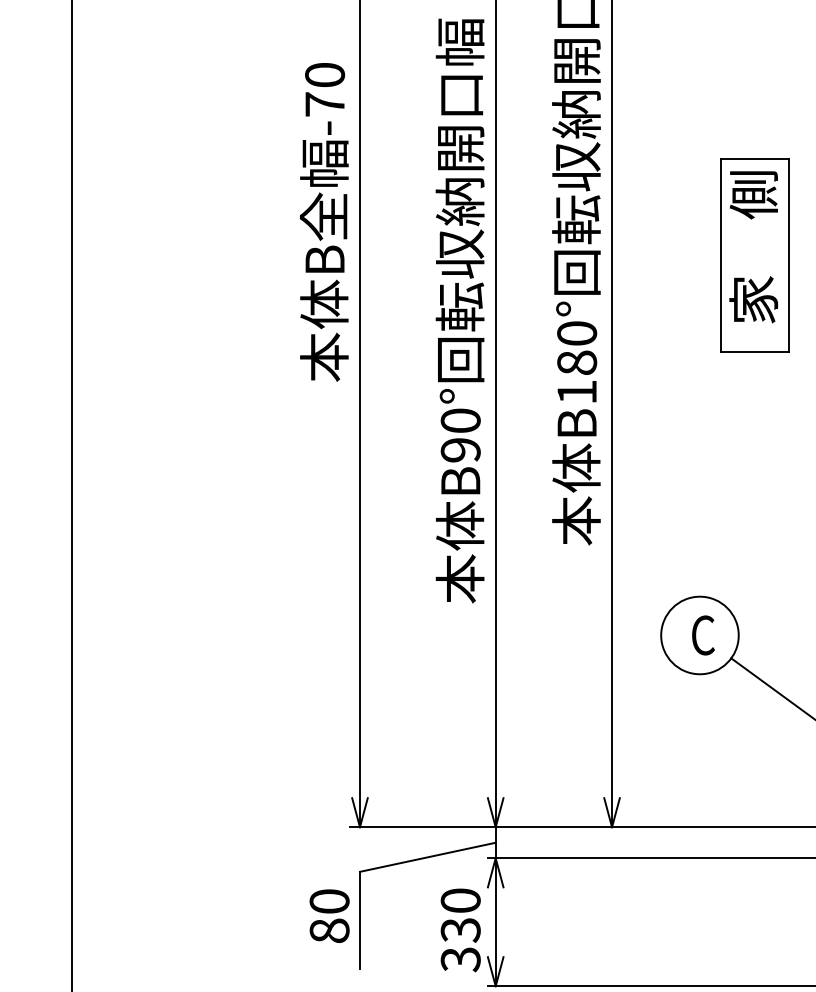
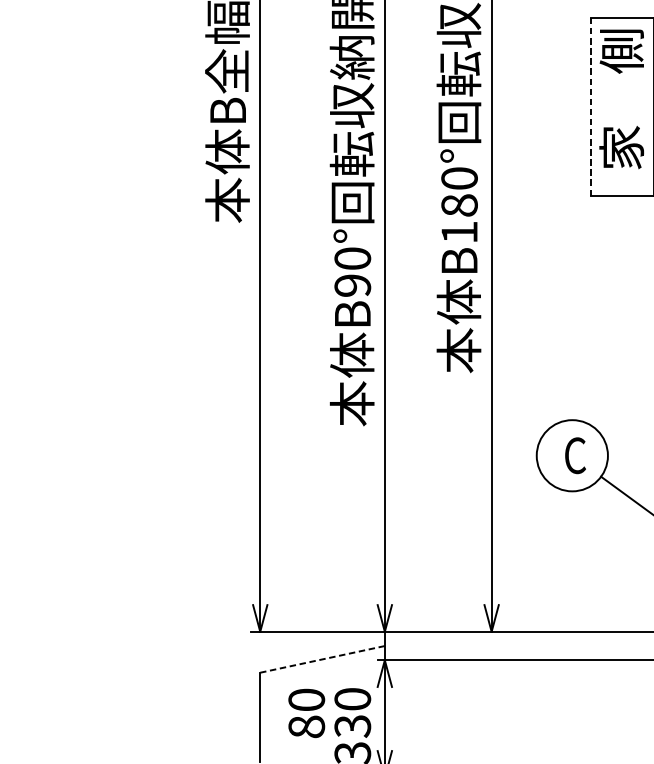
line: (720, 255) -> (591, 106), solid -> dashed
line: (427, 857) -> (322, 659), solid -> dashed
text: (329, 915) -> (306, 712), moved

